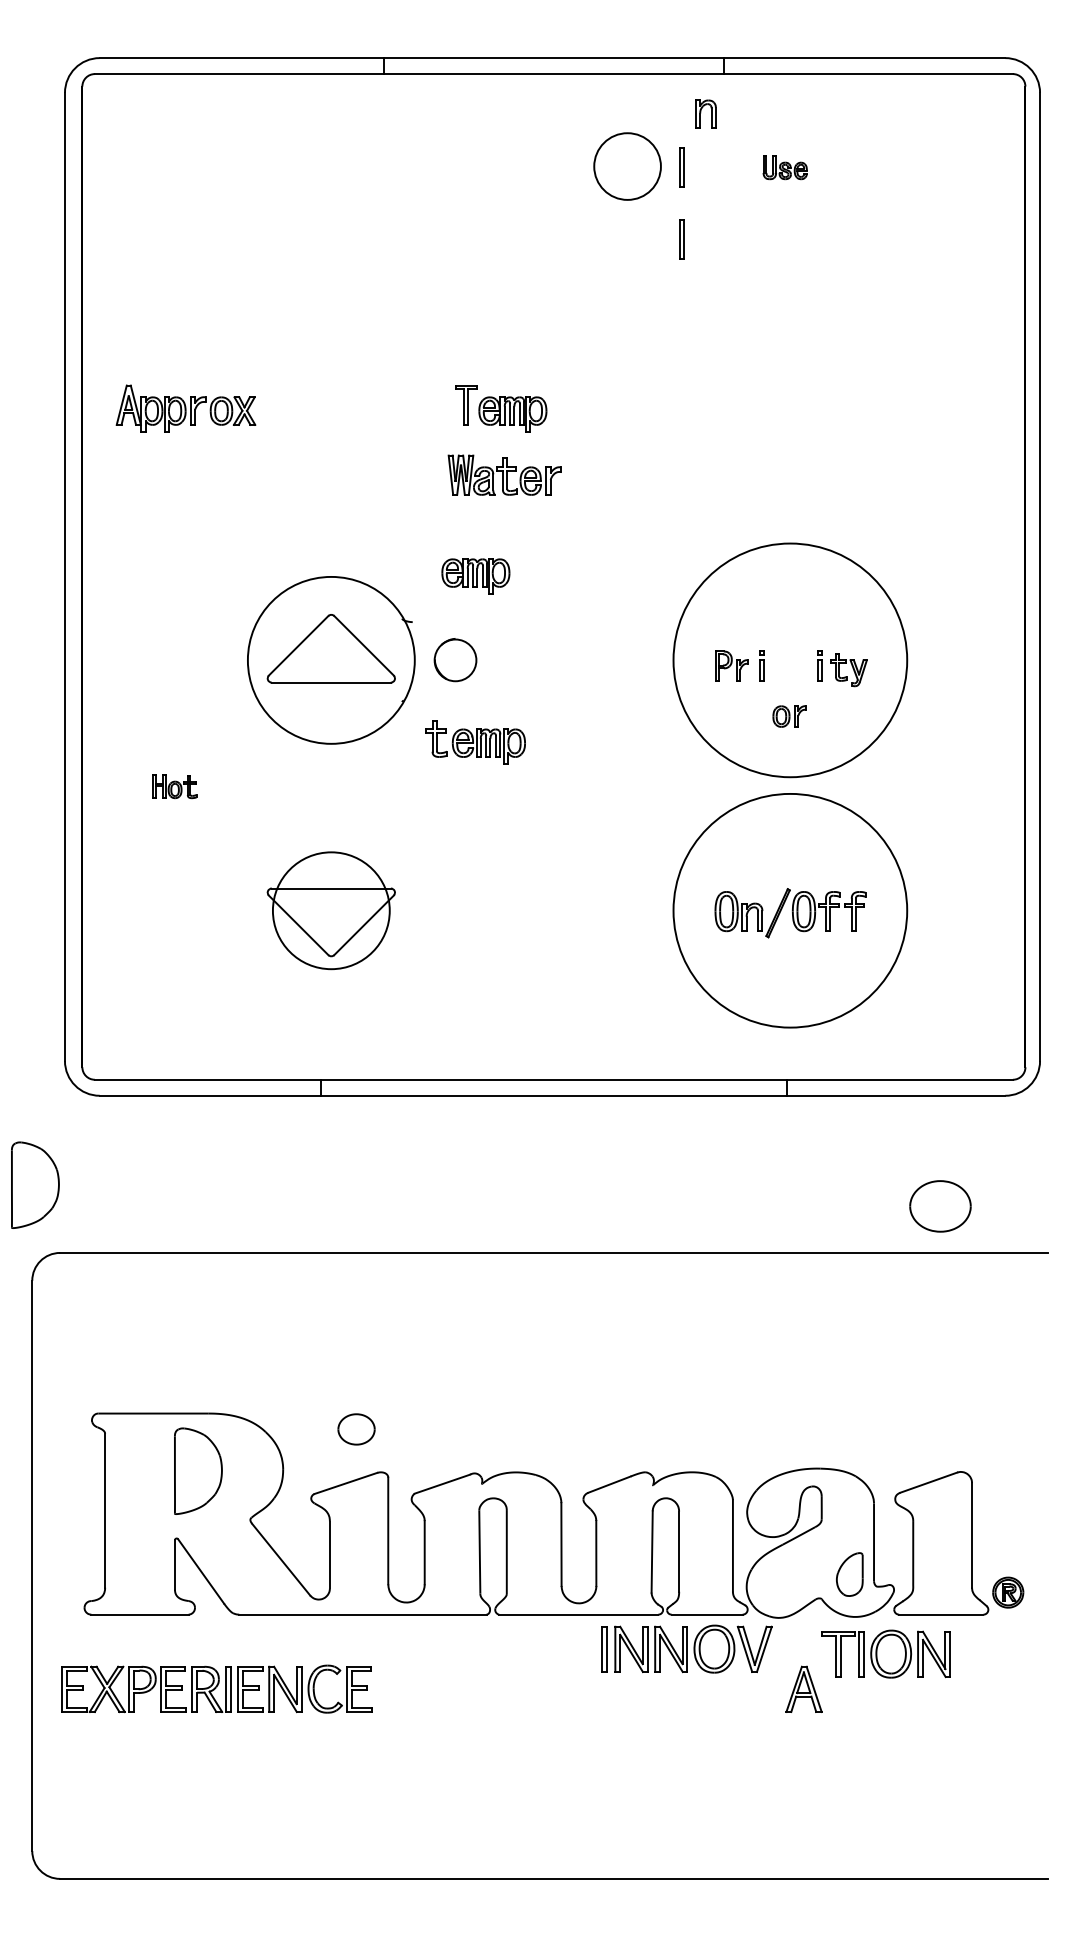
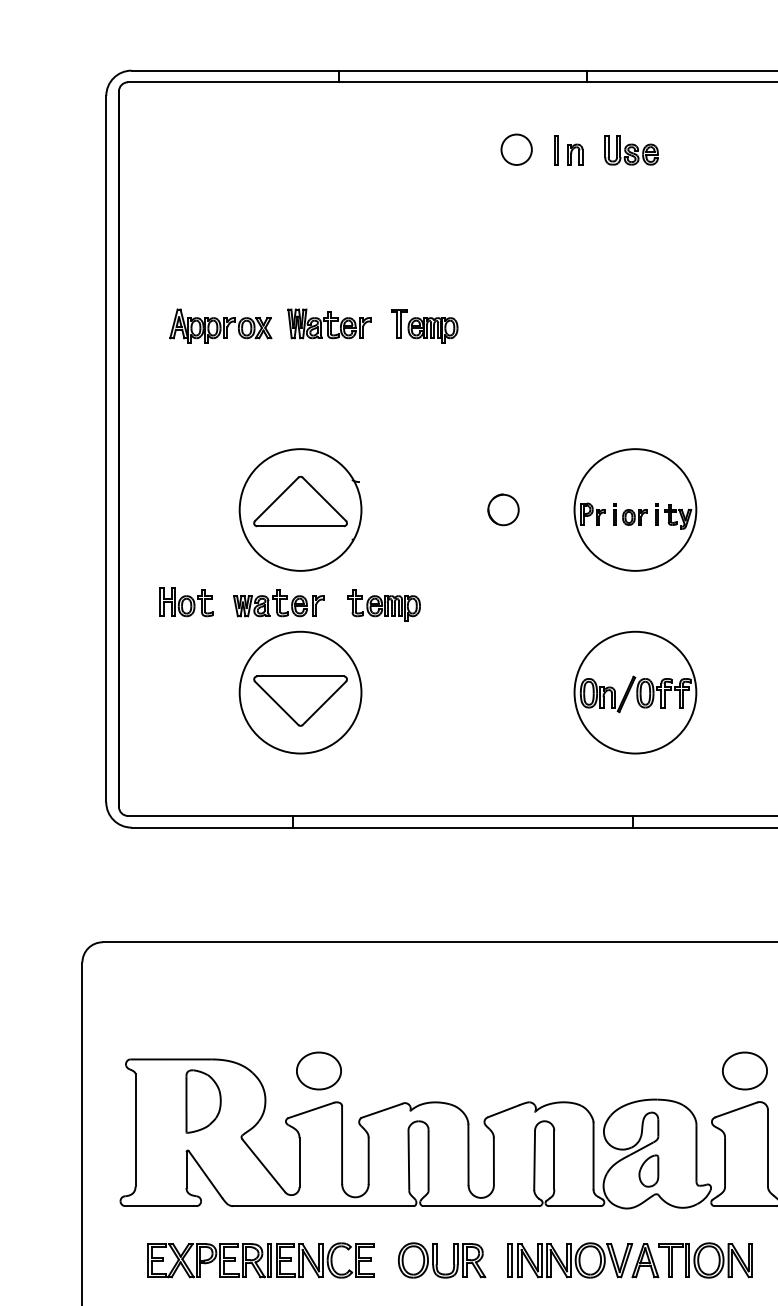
part: (705, 113) -> (574, 154), moved
circle: (627, 166) -> (516, 149), size x0.62
part: (785, 167) -> (631, 150), size x1.67
part: (681, 239) -> (556, 202), removed
part: (185, 408) -> (220, 326), moved
part: (504, 474) -> (329, 323), moved
part: (475, 576) -> (405, 448), removed
circle: (789, 659) -> (634, 509), size x0.71
part: (455, 660) -> (503, 510), moved
part: (789, 716) -> (634, 517), moved
part: (475, 742) -> (383, 605), moved
part: (174, 786) -> (186, 602), size x1.67
part: (301, 787) -> (278, 602), added
circle: (330, 910) -> (299, 692), size x1.43
circle: (789, 910) -> (634, 692), size x0.71
part: (35, 1184) -> (84, 892), removed
part: (940, 1206) -> (744, 1071), moved
part: (356, 1429) -> (318, 1071), size x1.67
part: (849, 1574) -> (648, 1171), moved
part: (686, 1648) -> (569, 1260), moved
part: (885, 1653) -> (704, 1260), moved
part: (216, 1688) -> (260, 1260), moved
part: (518, 1688) -> (437, 1260), added

